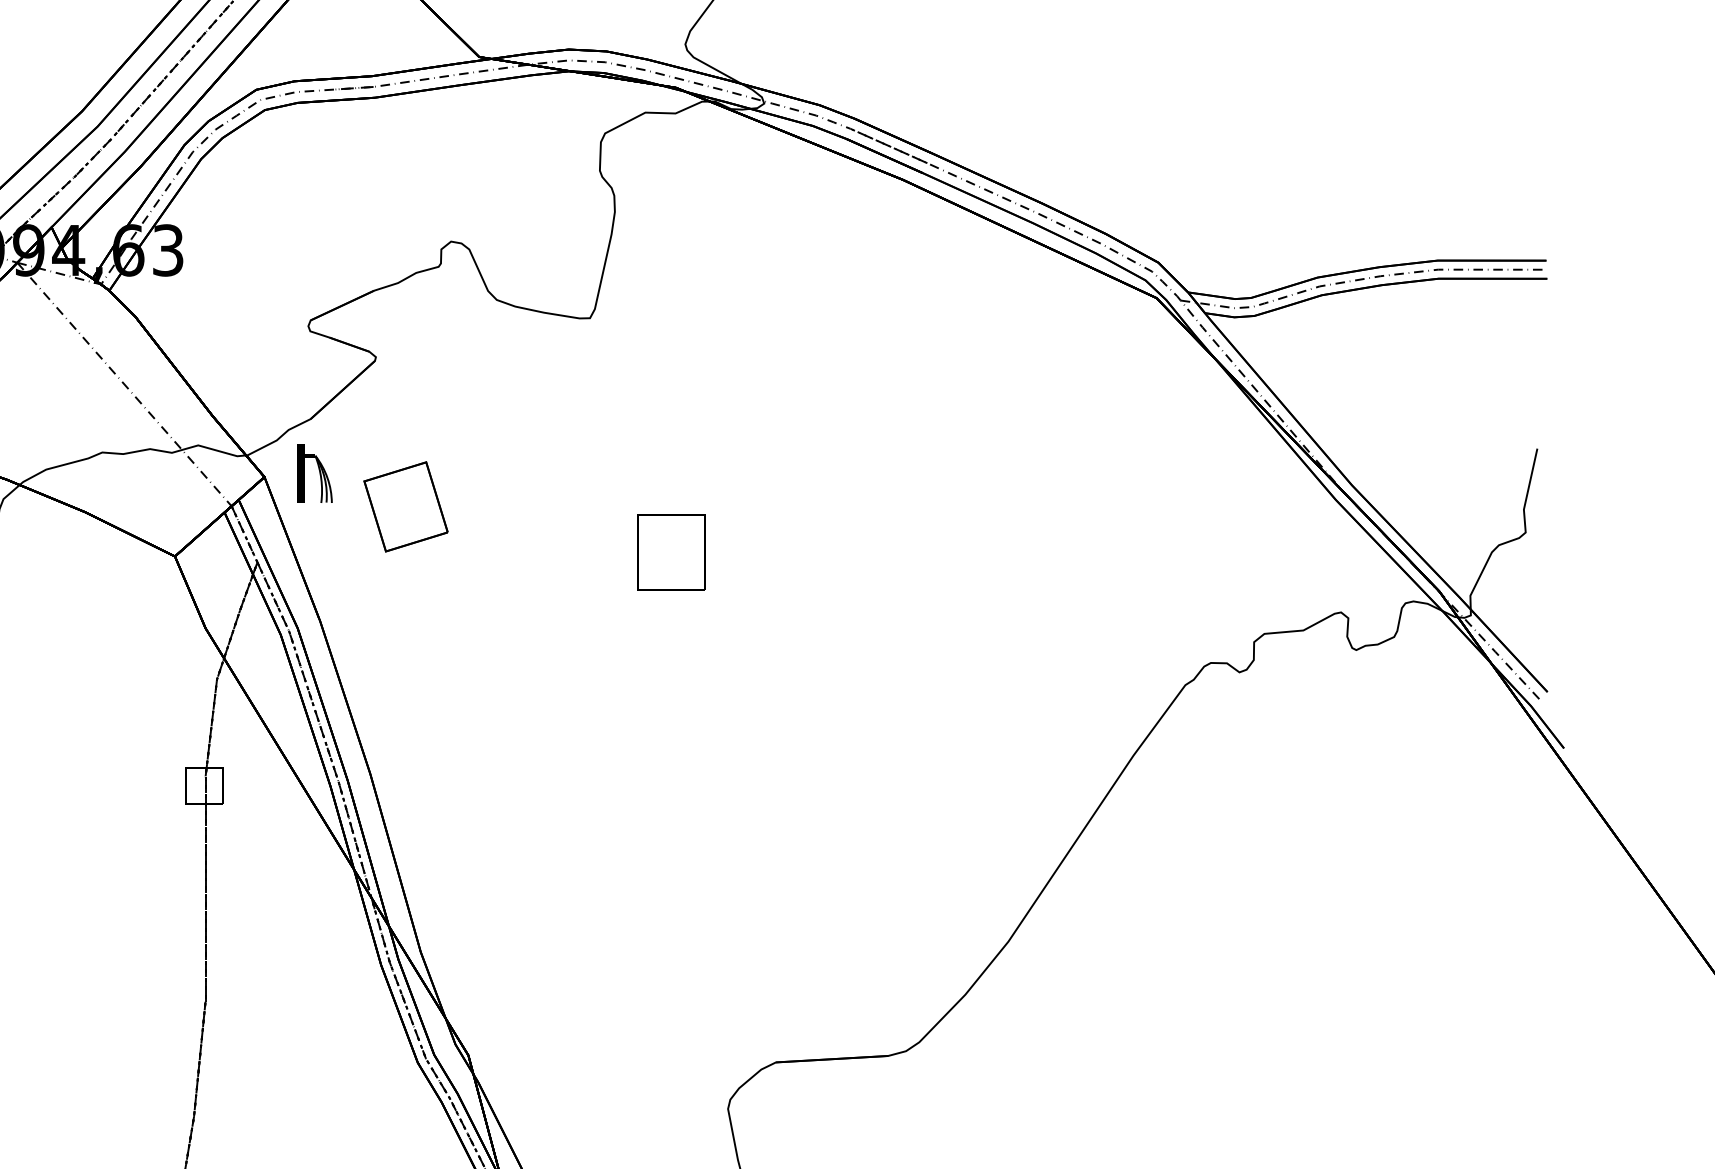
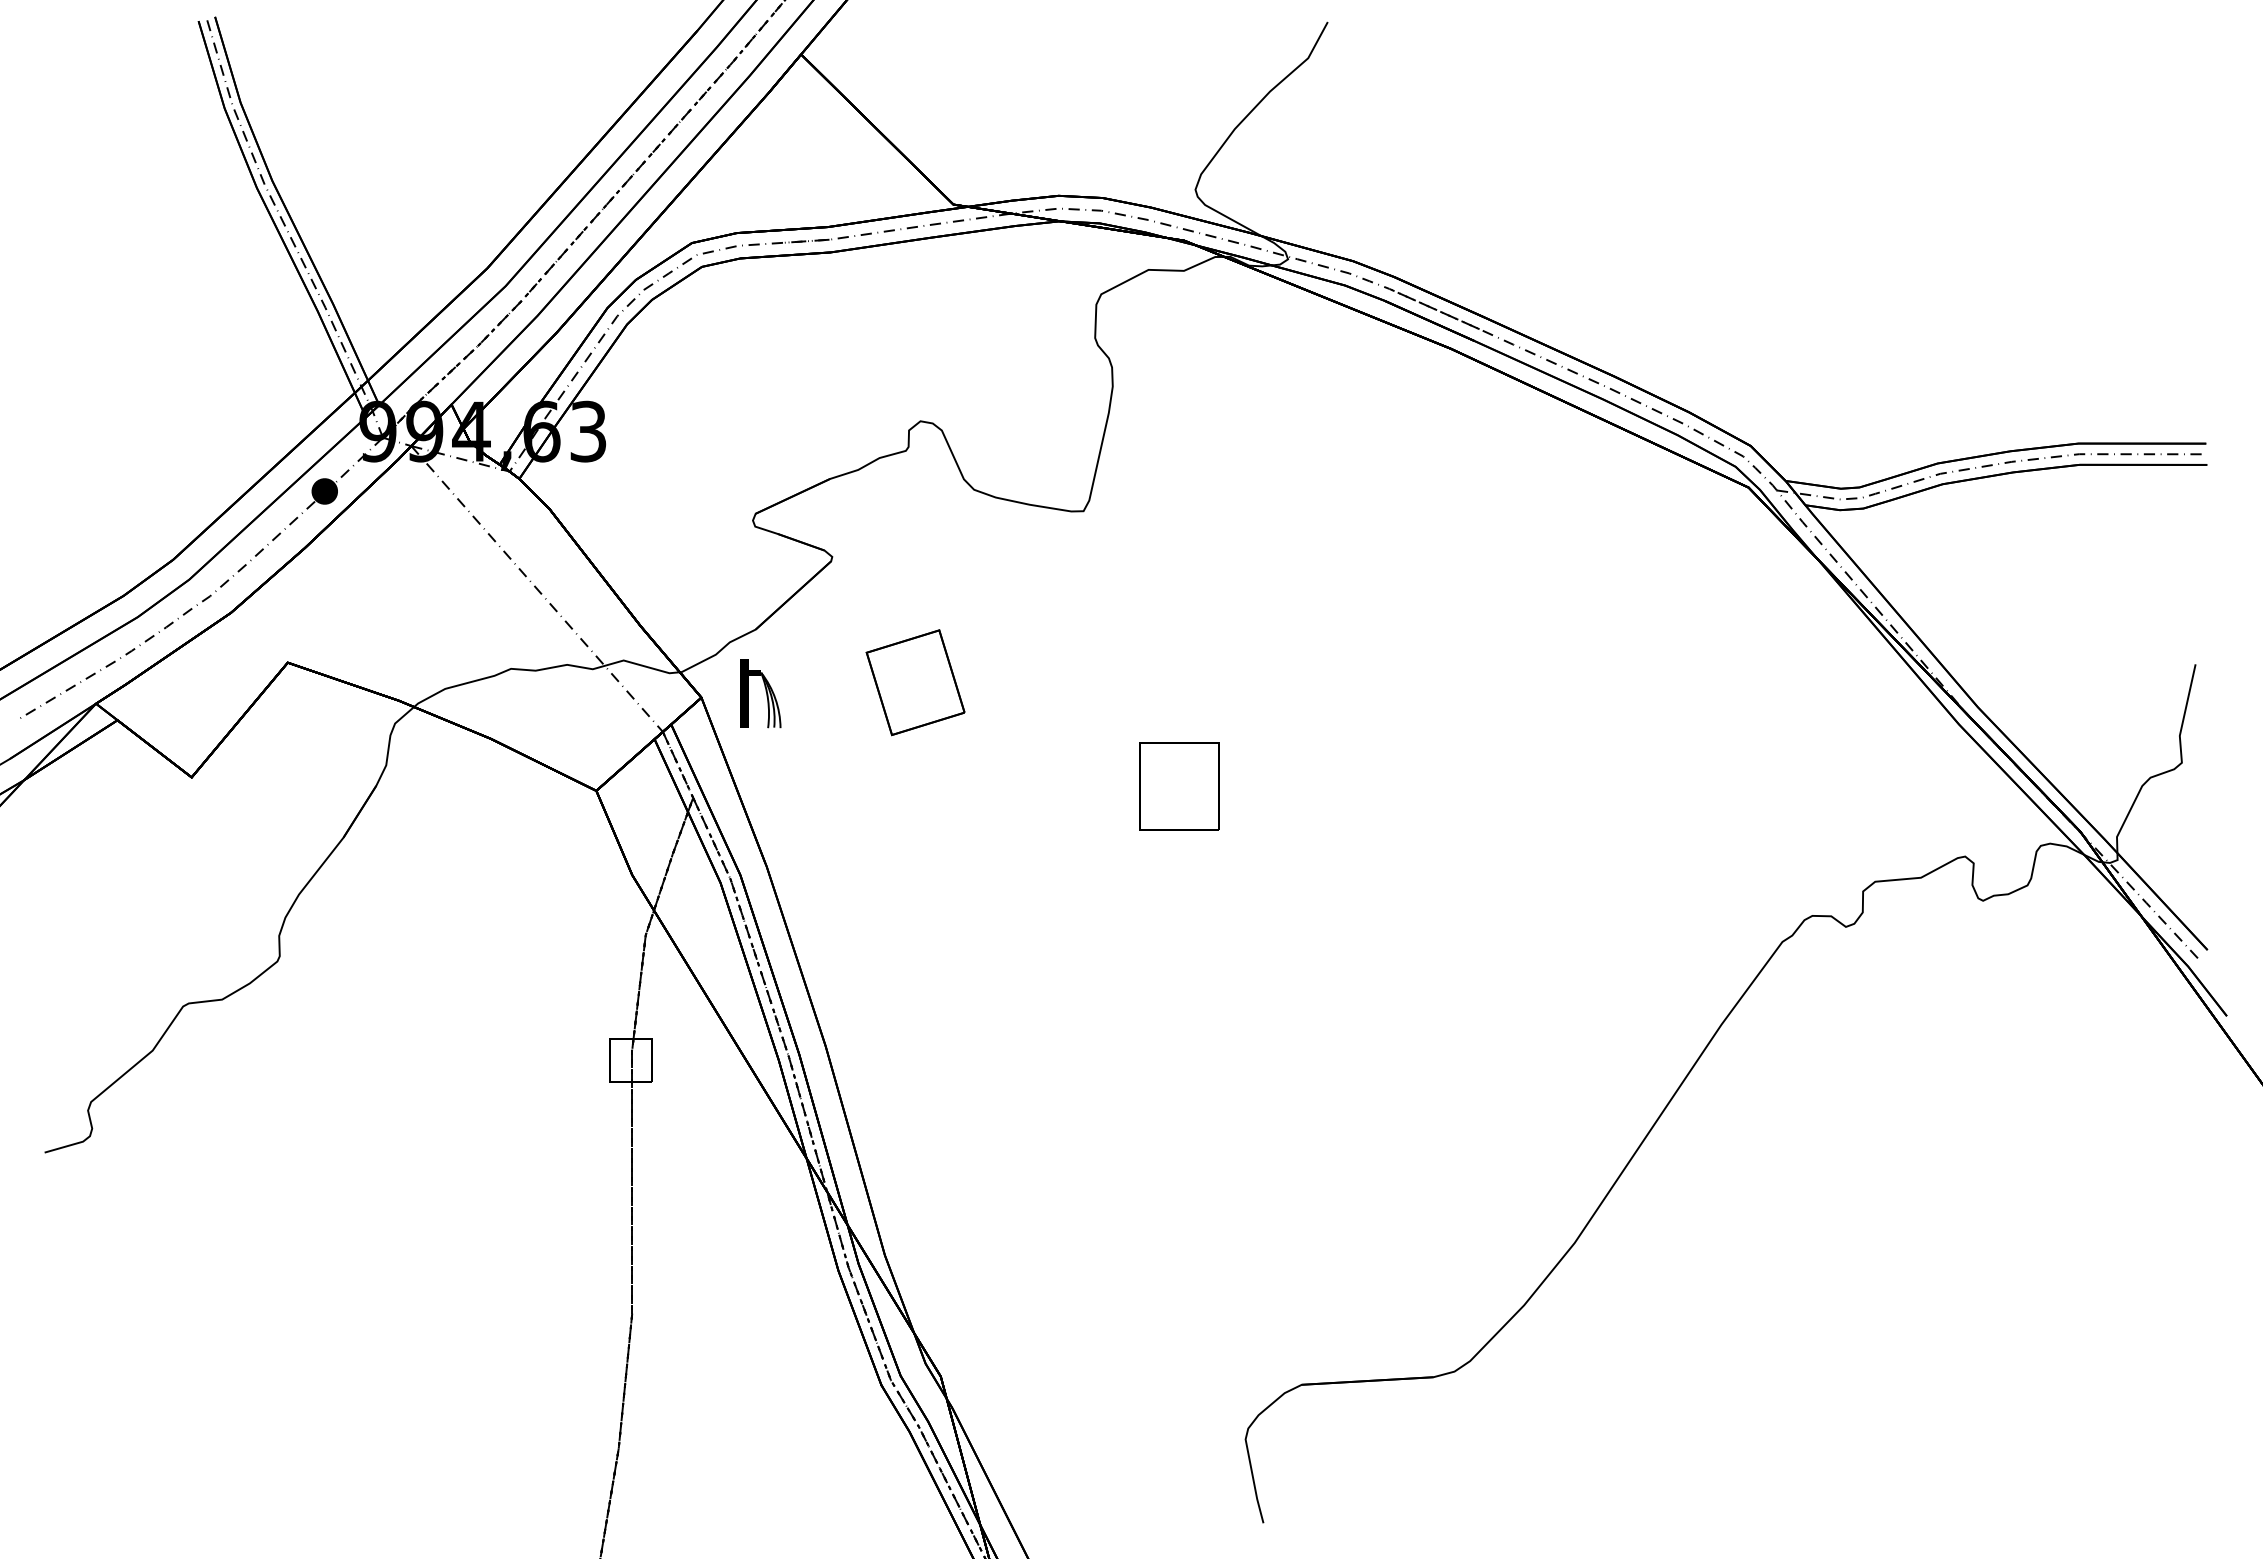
part: (405, 506) -> (915, 682), moved

